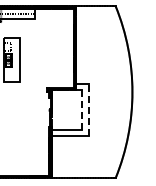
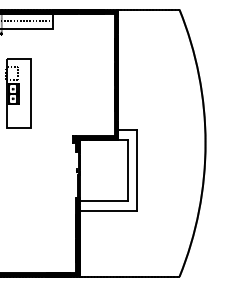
line: (82, 109) -> (127, 170), dashed -> solid
line: (88, 109) -> (137, 170), dashed -> solid

